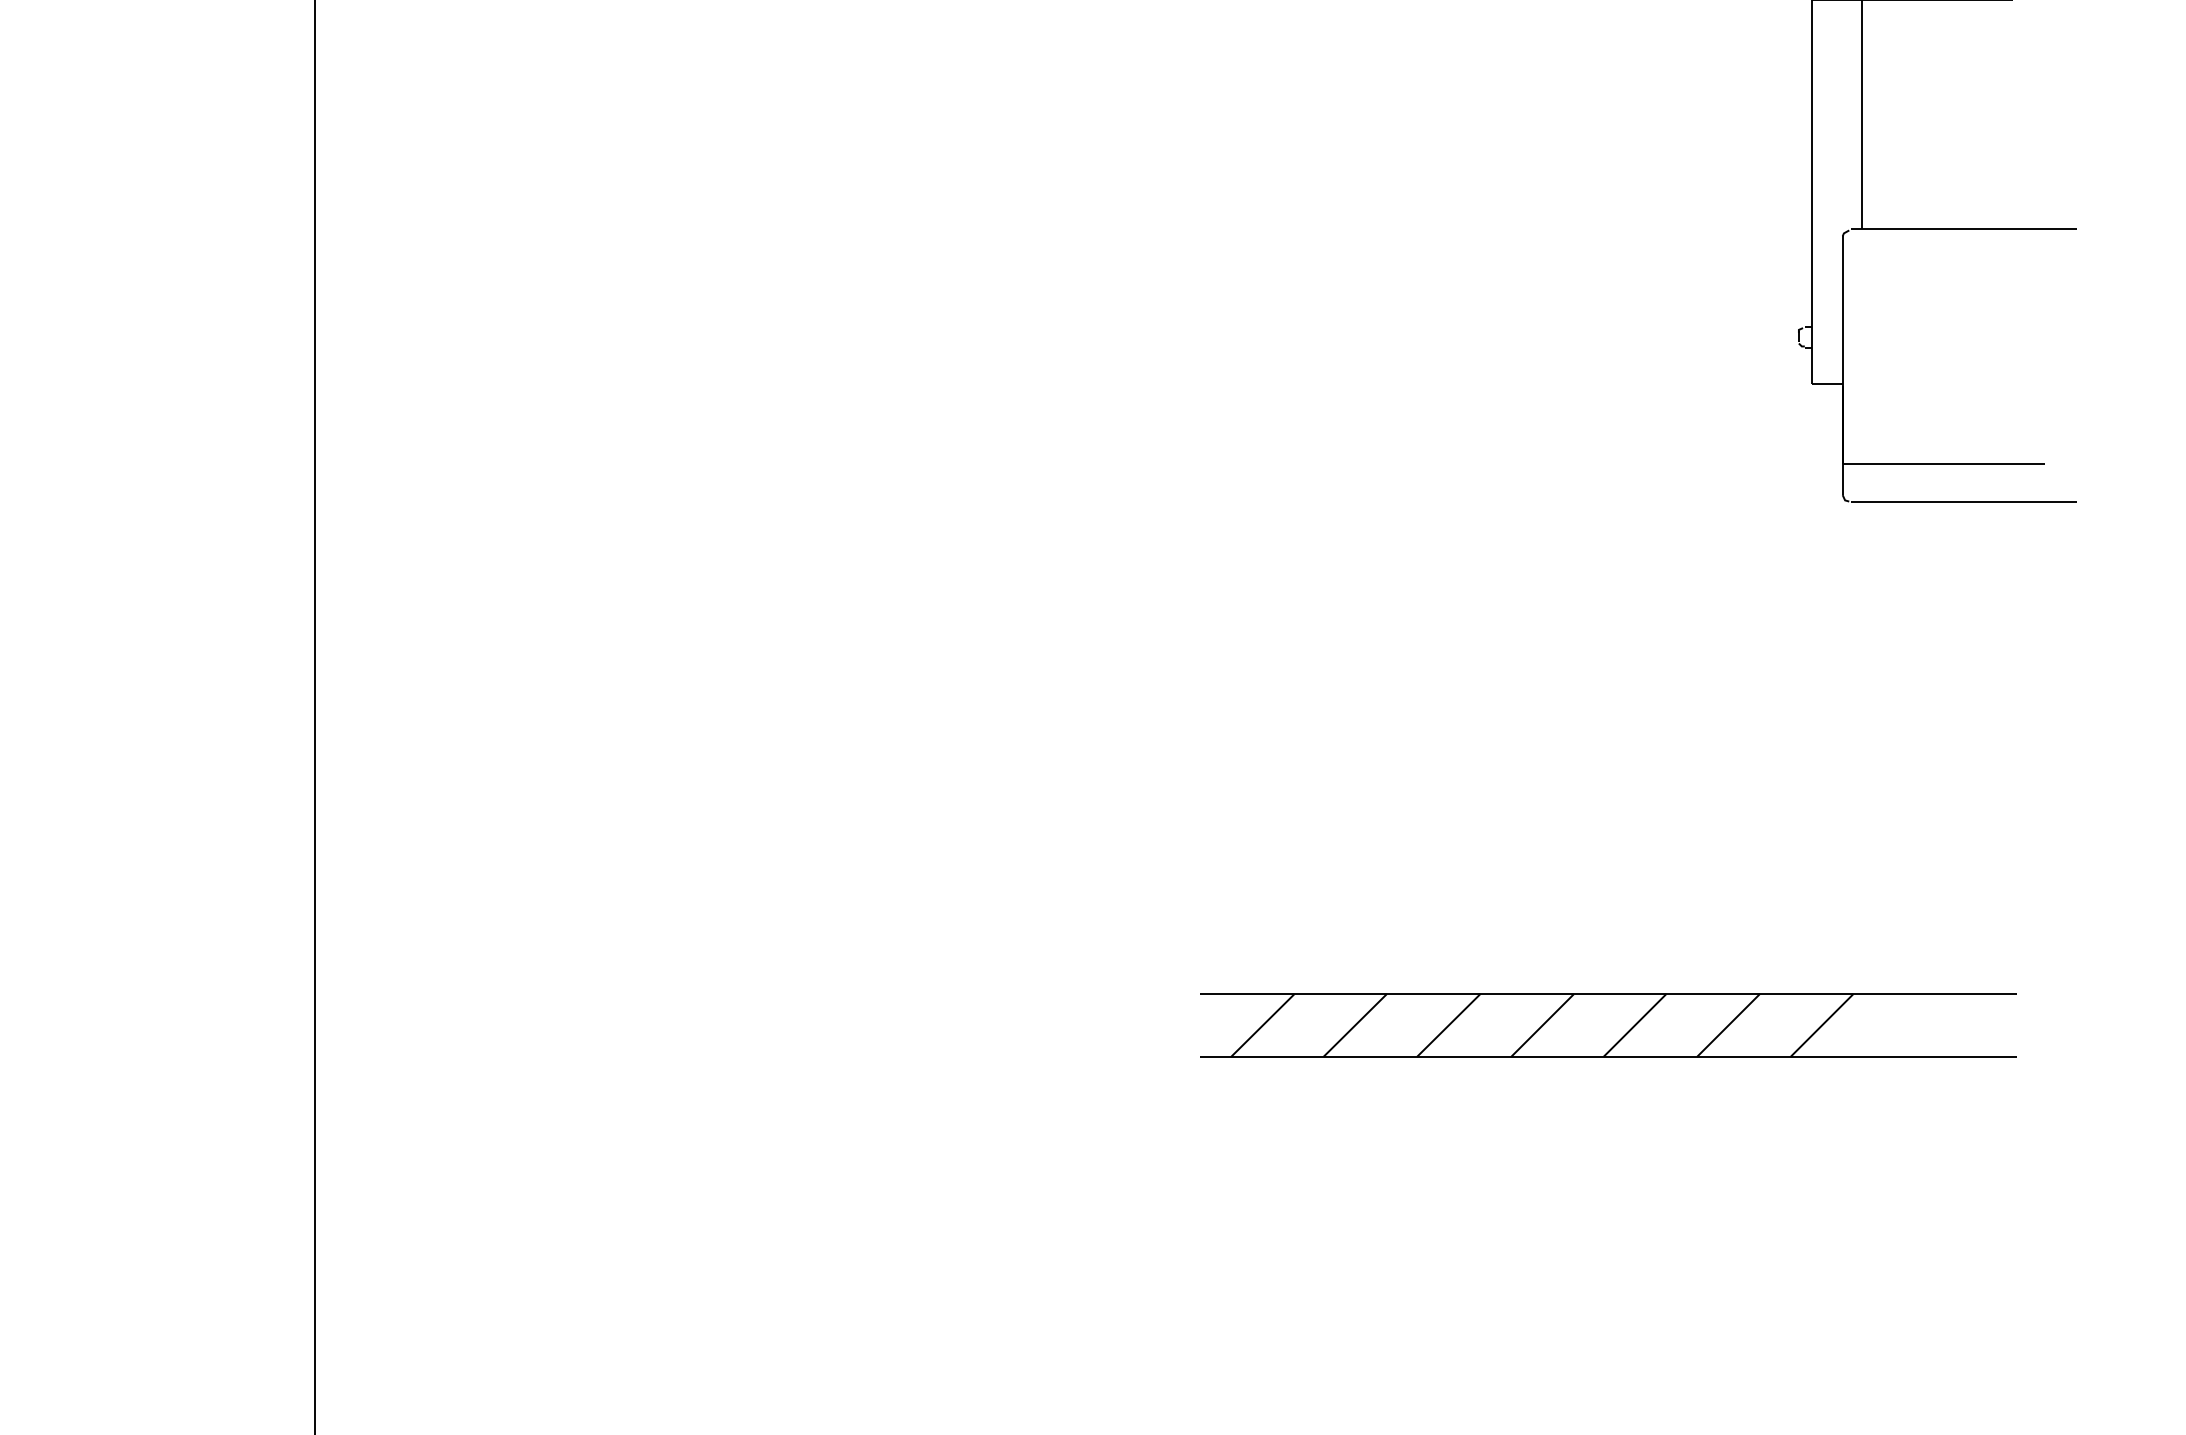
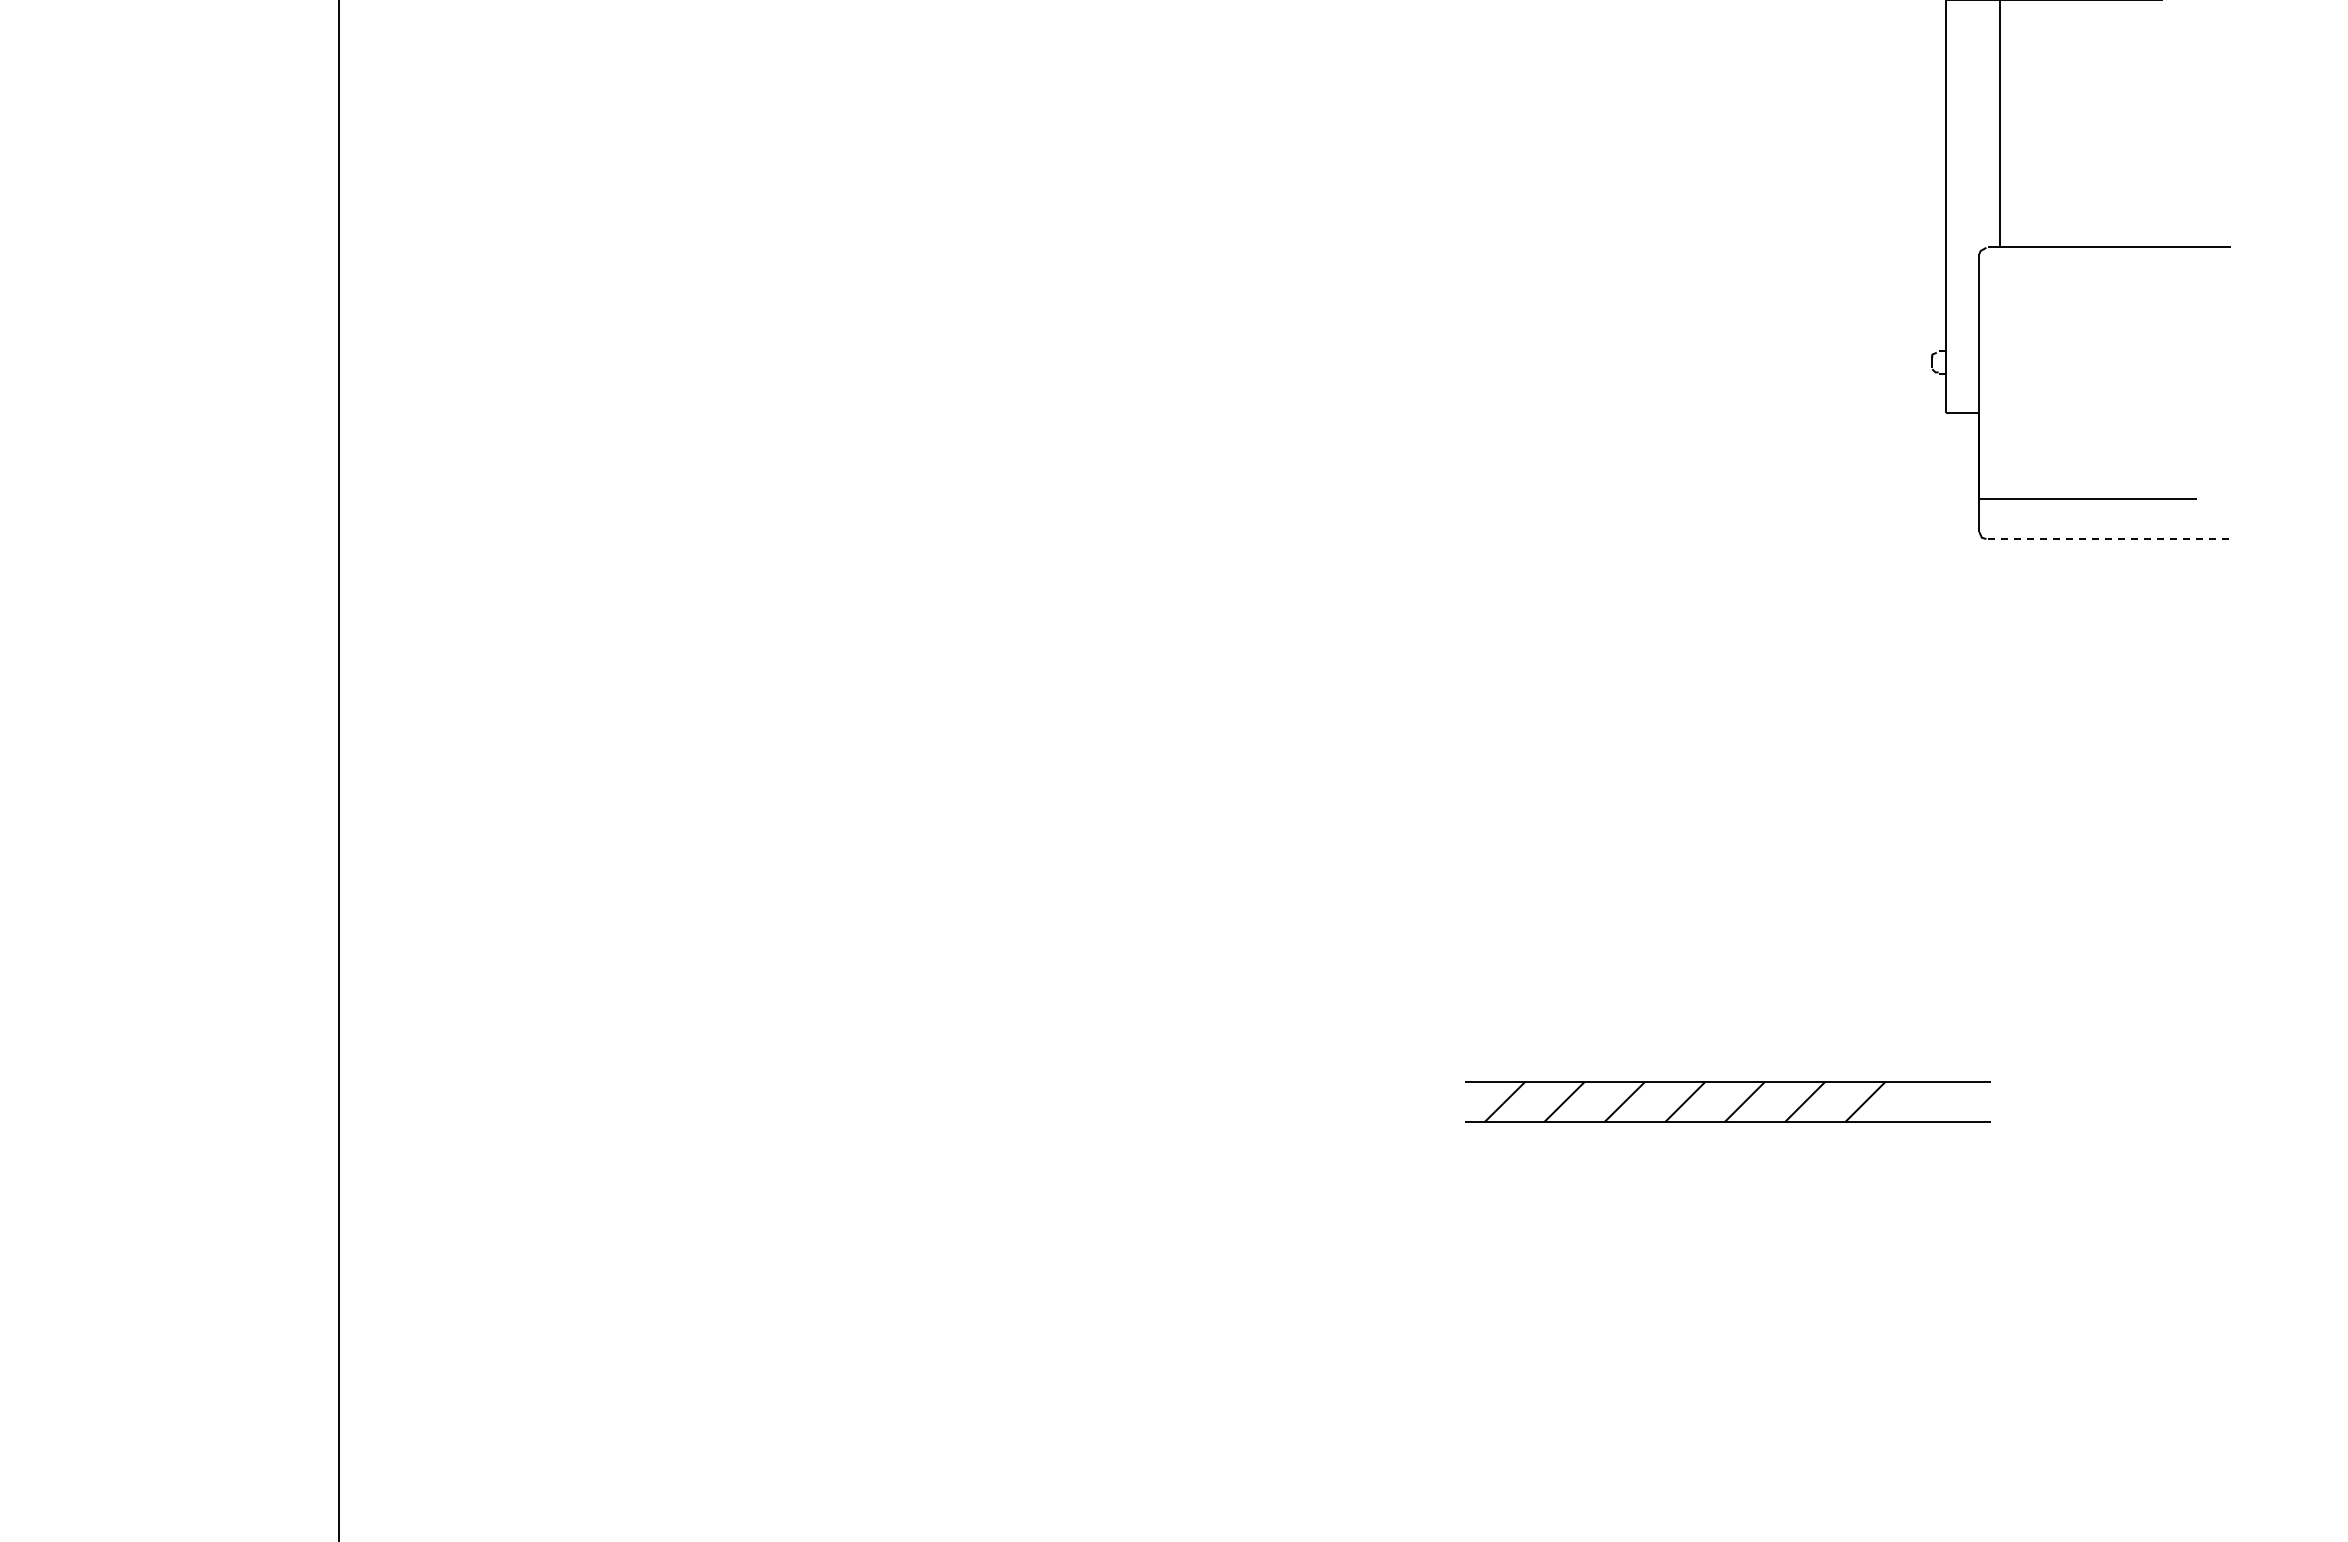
line: (1964, 501) -> (2110, 539), solid -> dashed
part: (1608, 1025) -> (1727, 1101), size x0.6

